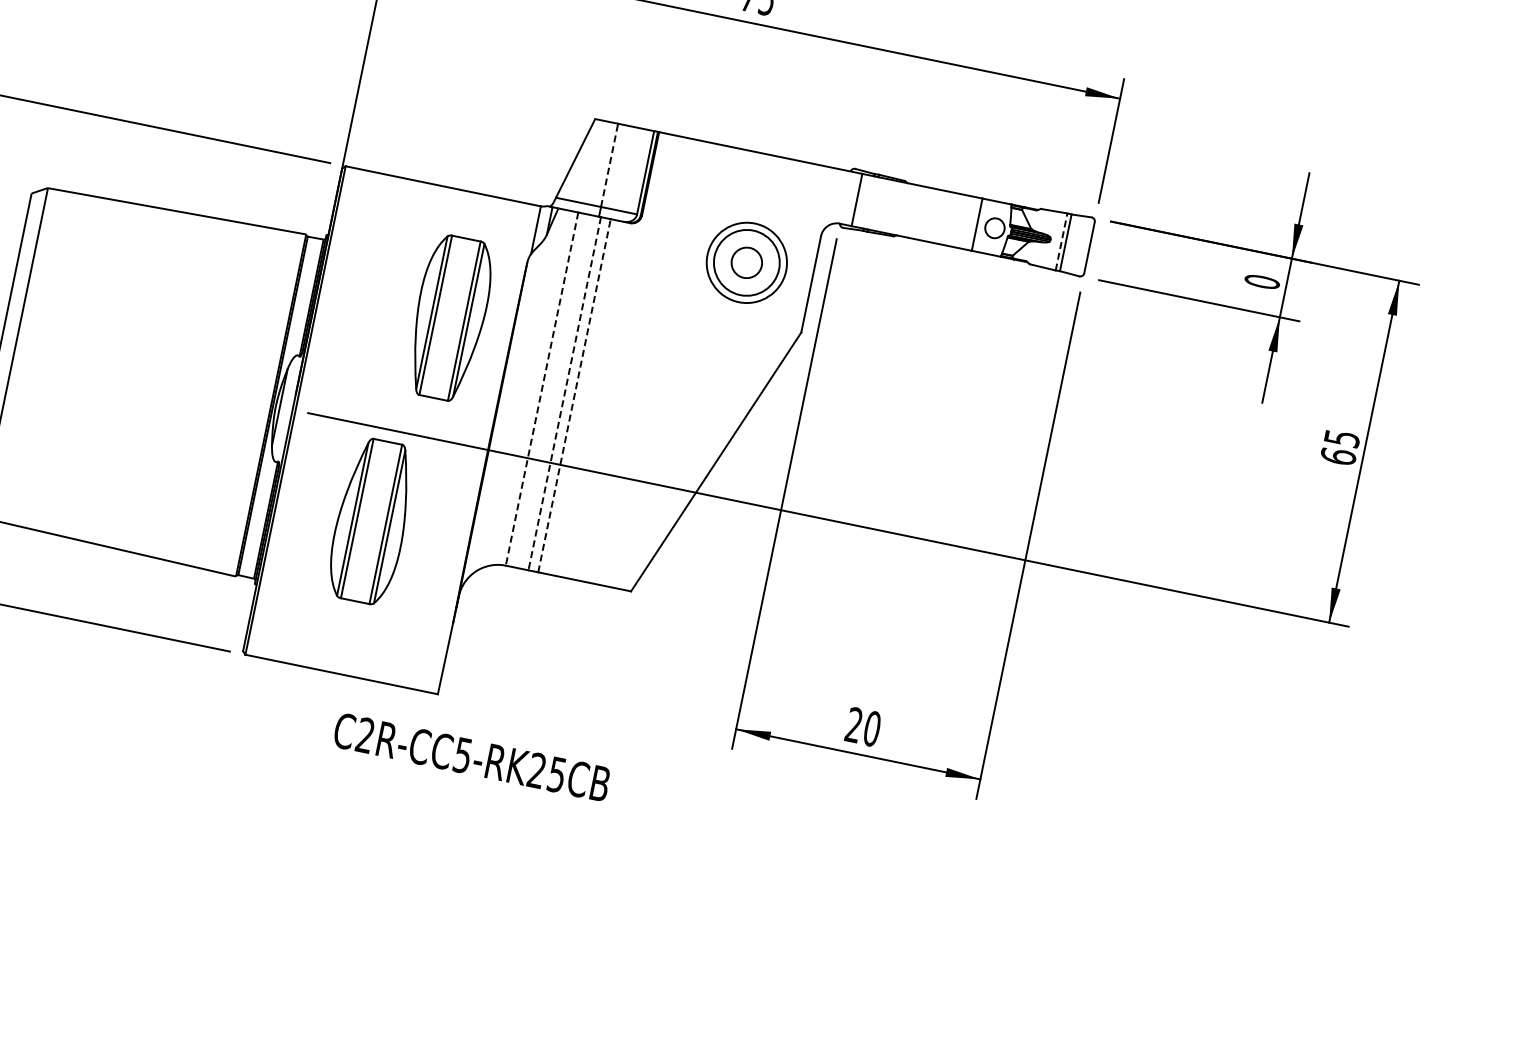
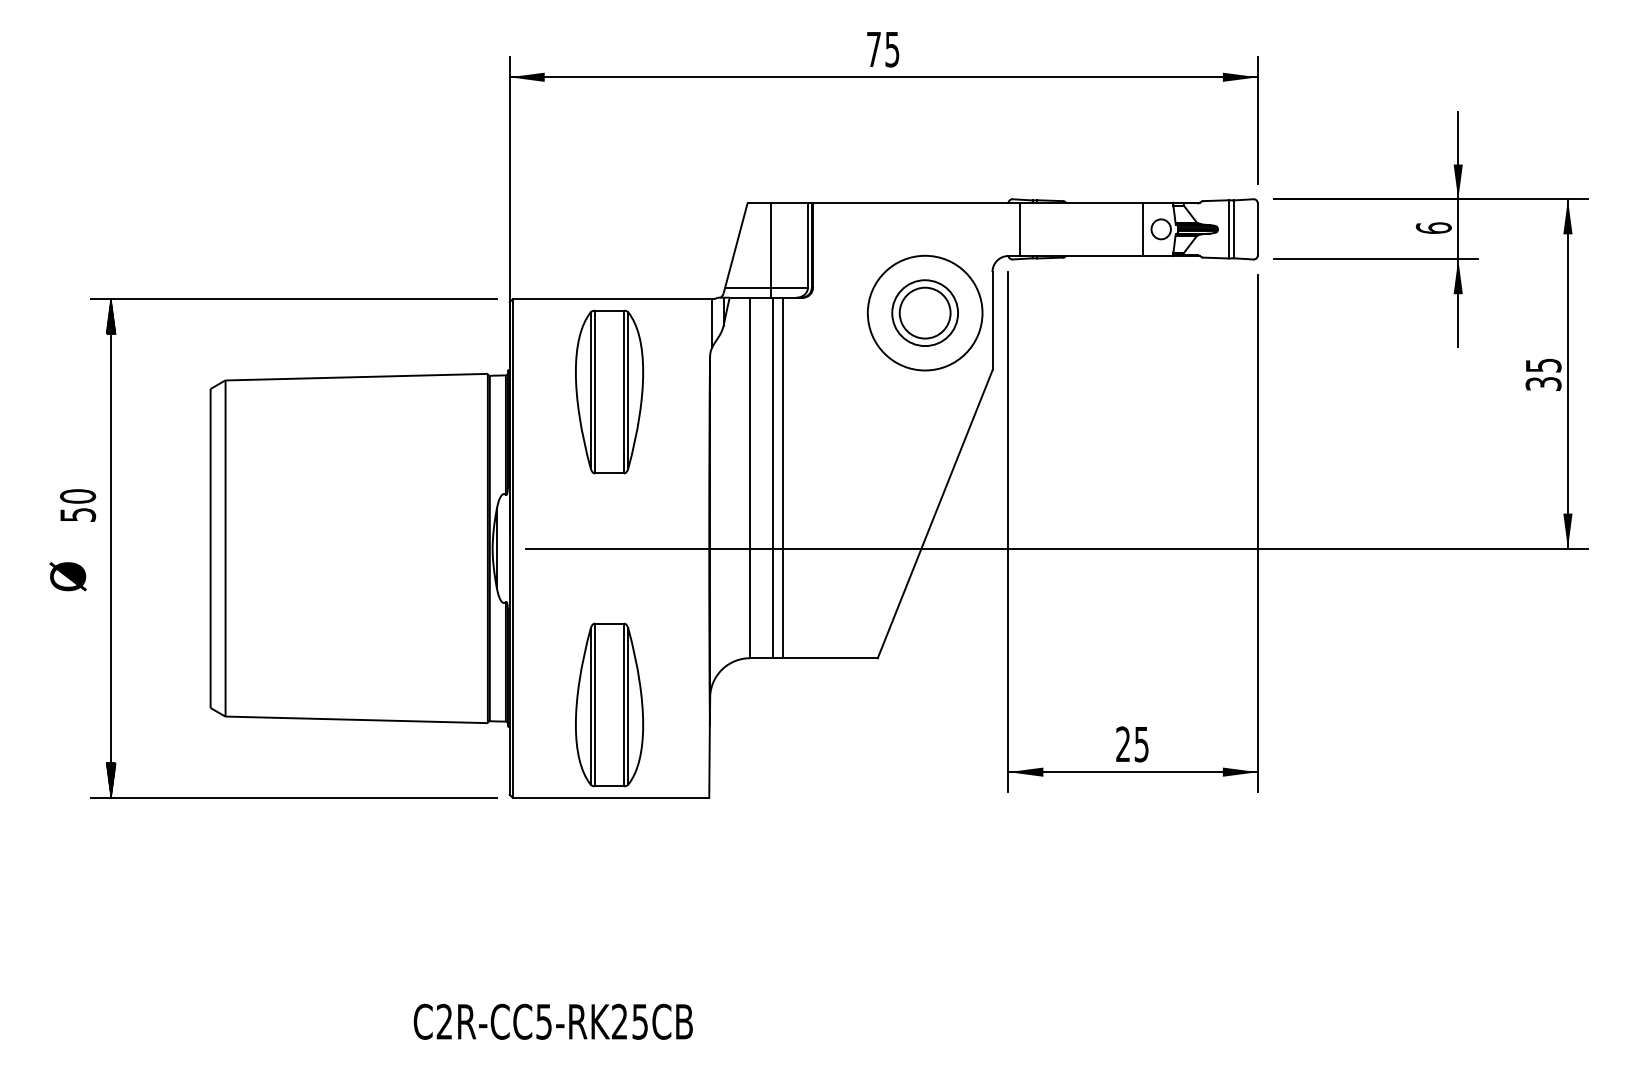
line: (610, 164) -> (771, 244), dashed -> solid
line: (1062, 241) -> (1229, 228), dashed -> solid
circle: (746, 262) -> (924, 312), size x1.43
circle: (746, 262) -> (924, 312), size x1.67
text: (1262, 281) -> (1433, 227), 0 -> 6
part: (450, 317) -> (609, 391), moved
line: (541, 389) -> (749, 478), dashed -> solid
line: (565, 394) -> (773, 478), dashed -> solid
line: (575, 395) -> (783, 477), dashed -> solid
text: (1338, 456) -> (1543, 383), 65 -> 35
part: (371, 521) -> (609, 704), moved
text: (872, 728) -> (1141, 744), 20 -> 25
text: (471, 756) -> (552, 1021), moved

